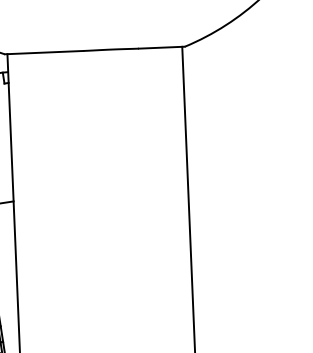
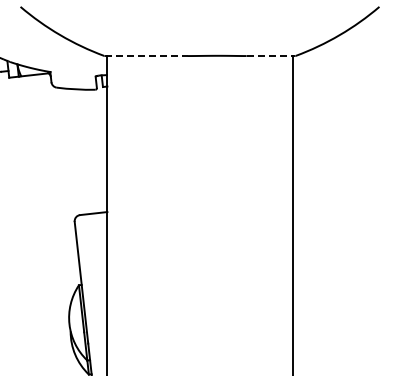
line: (162, 48) -> (271, 56), solid -> dashed
line: (44, 53) -> (146, 56), solid -> dashed

